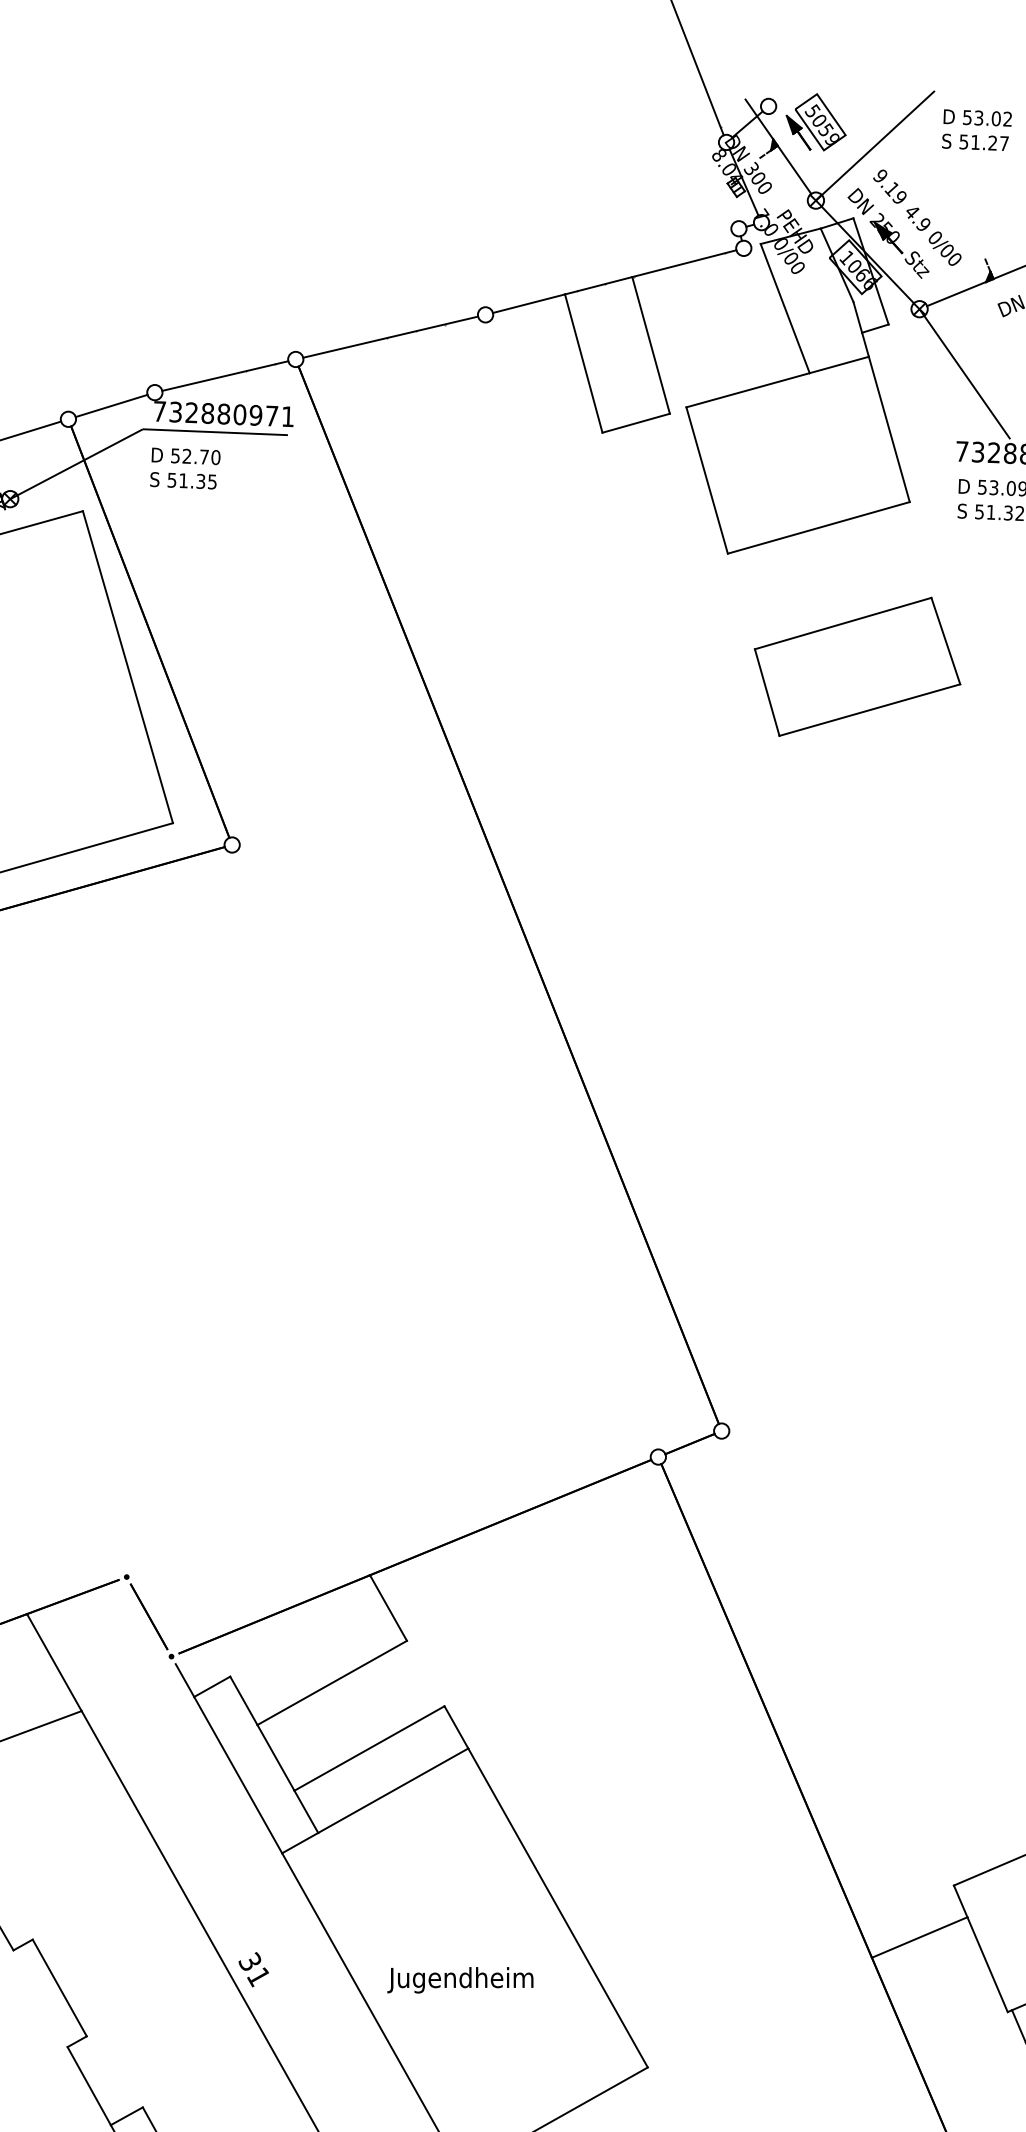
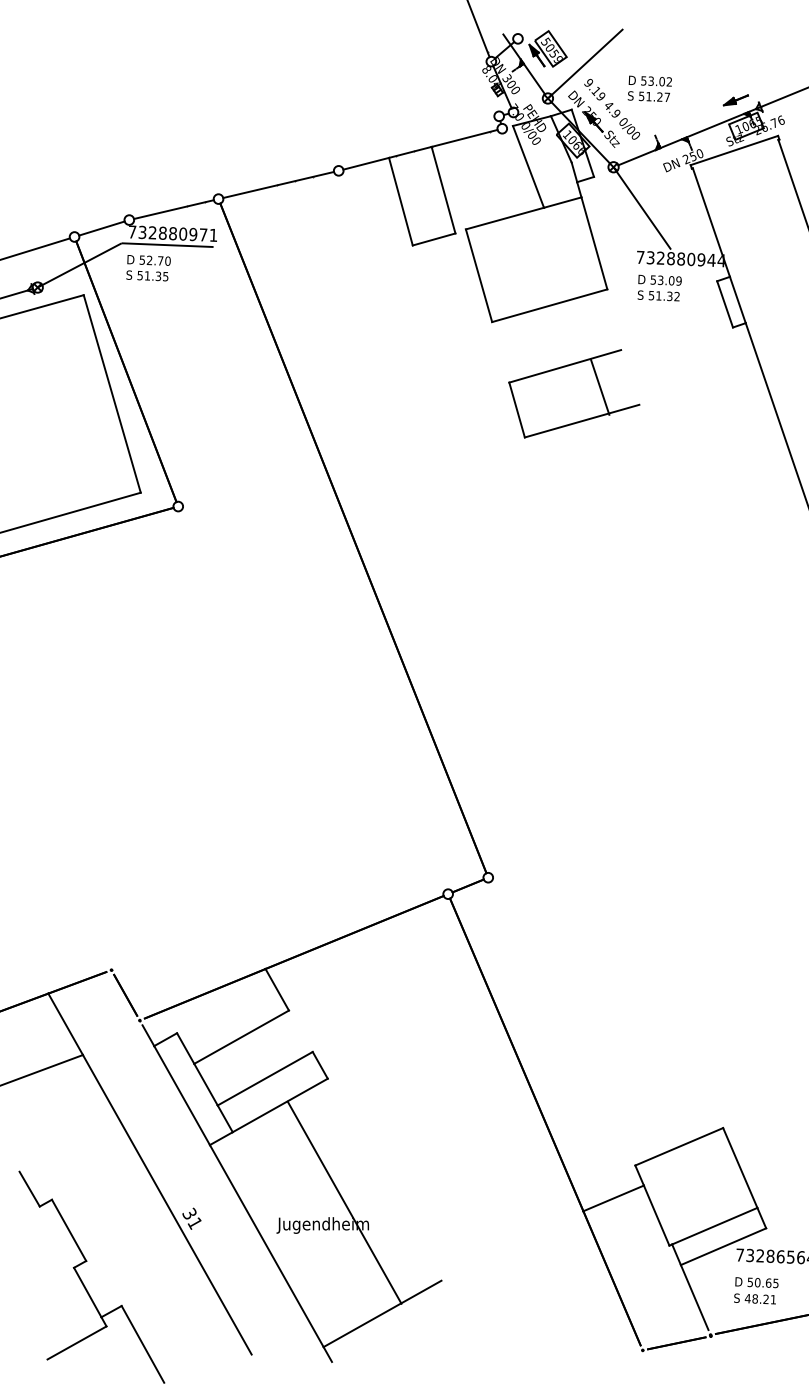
text: (976, 129) -> (649, 88), moved
line: (946, 641) -> (600, 387), moved
line: (557, 1907) -> (344, 1202), moved

